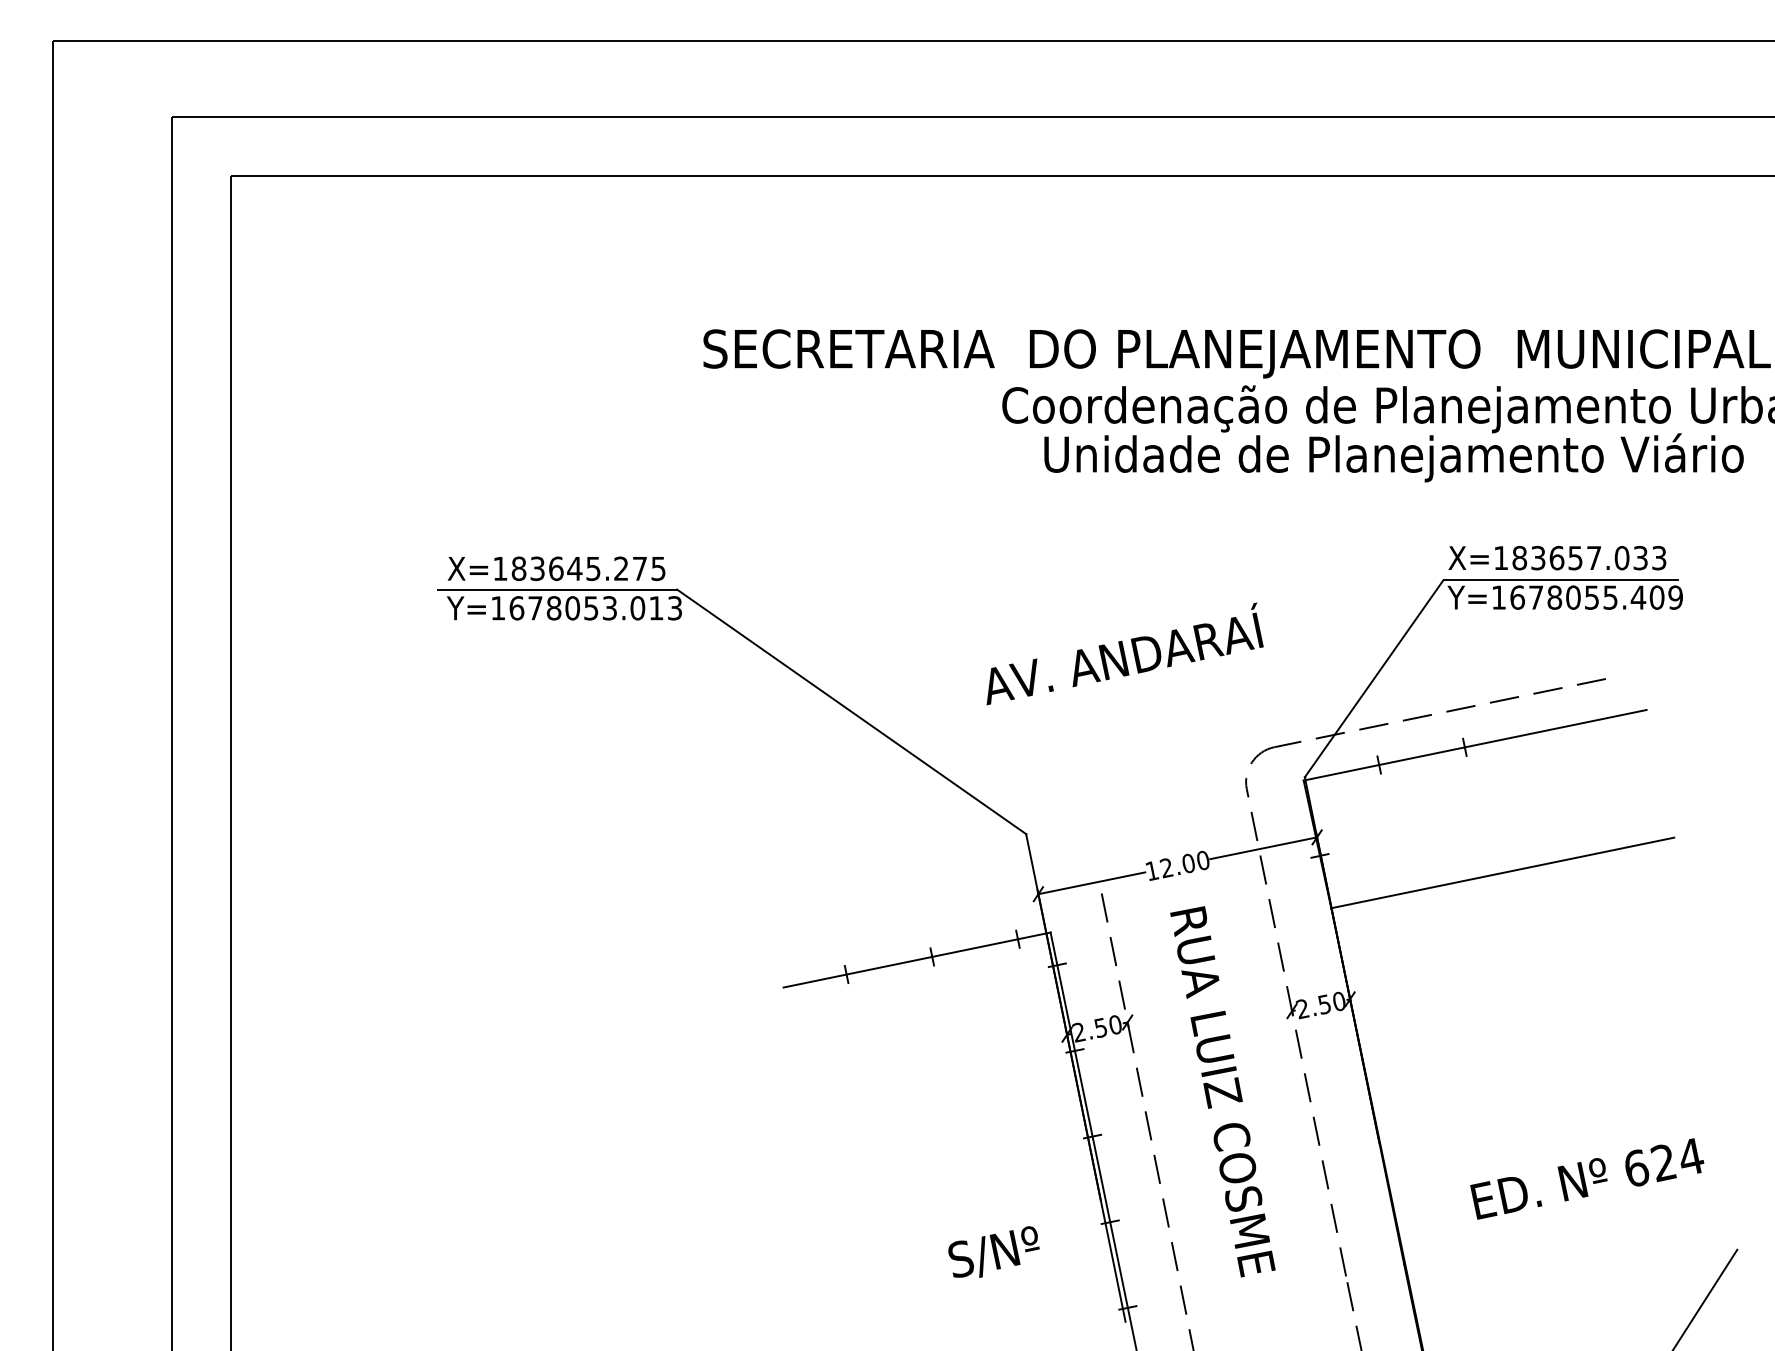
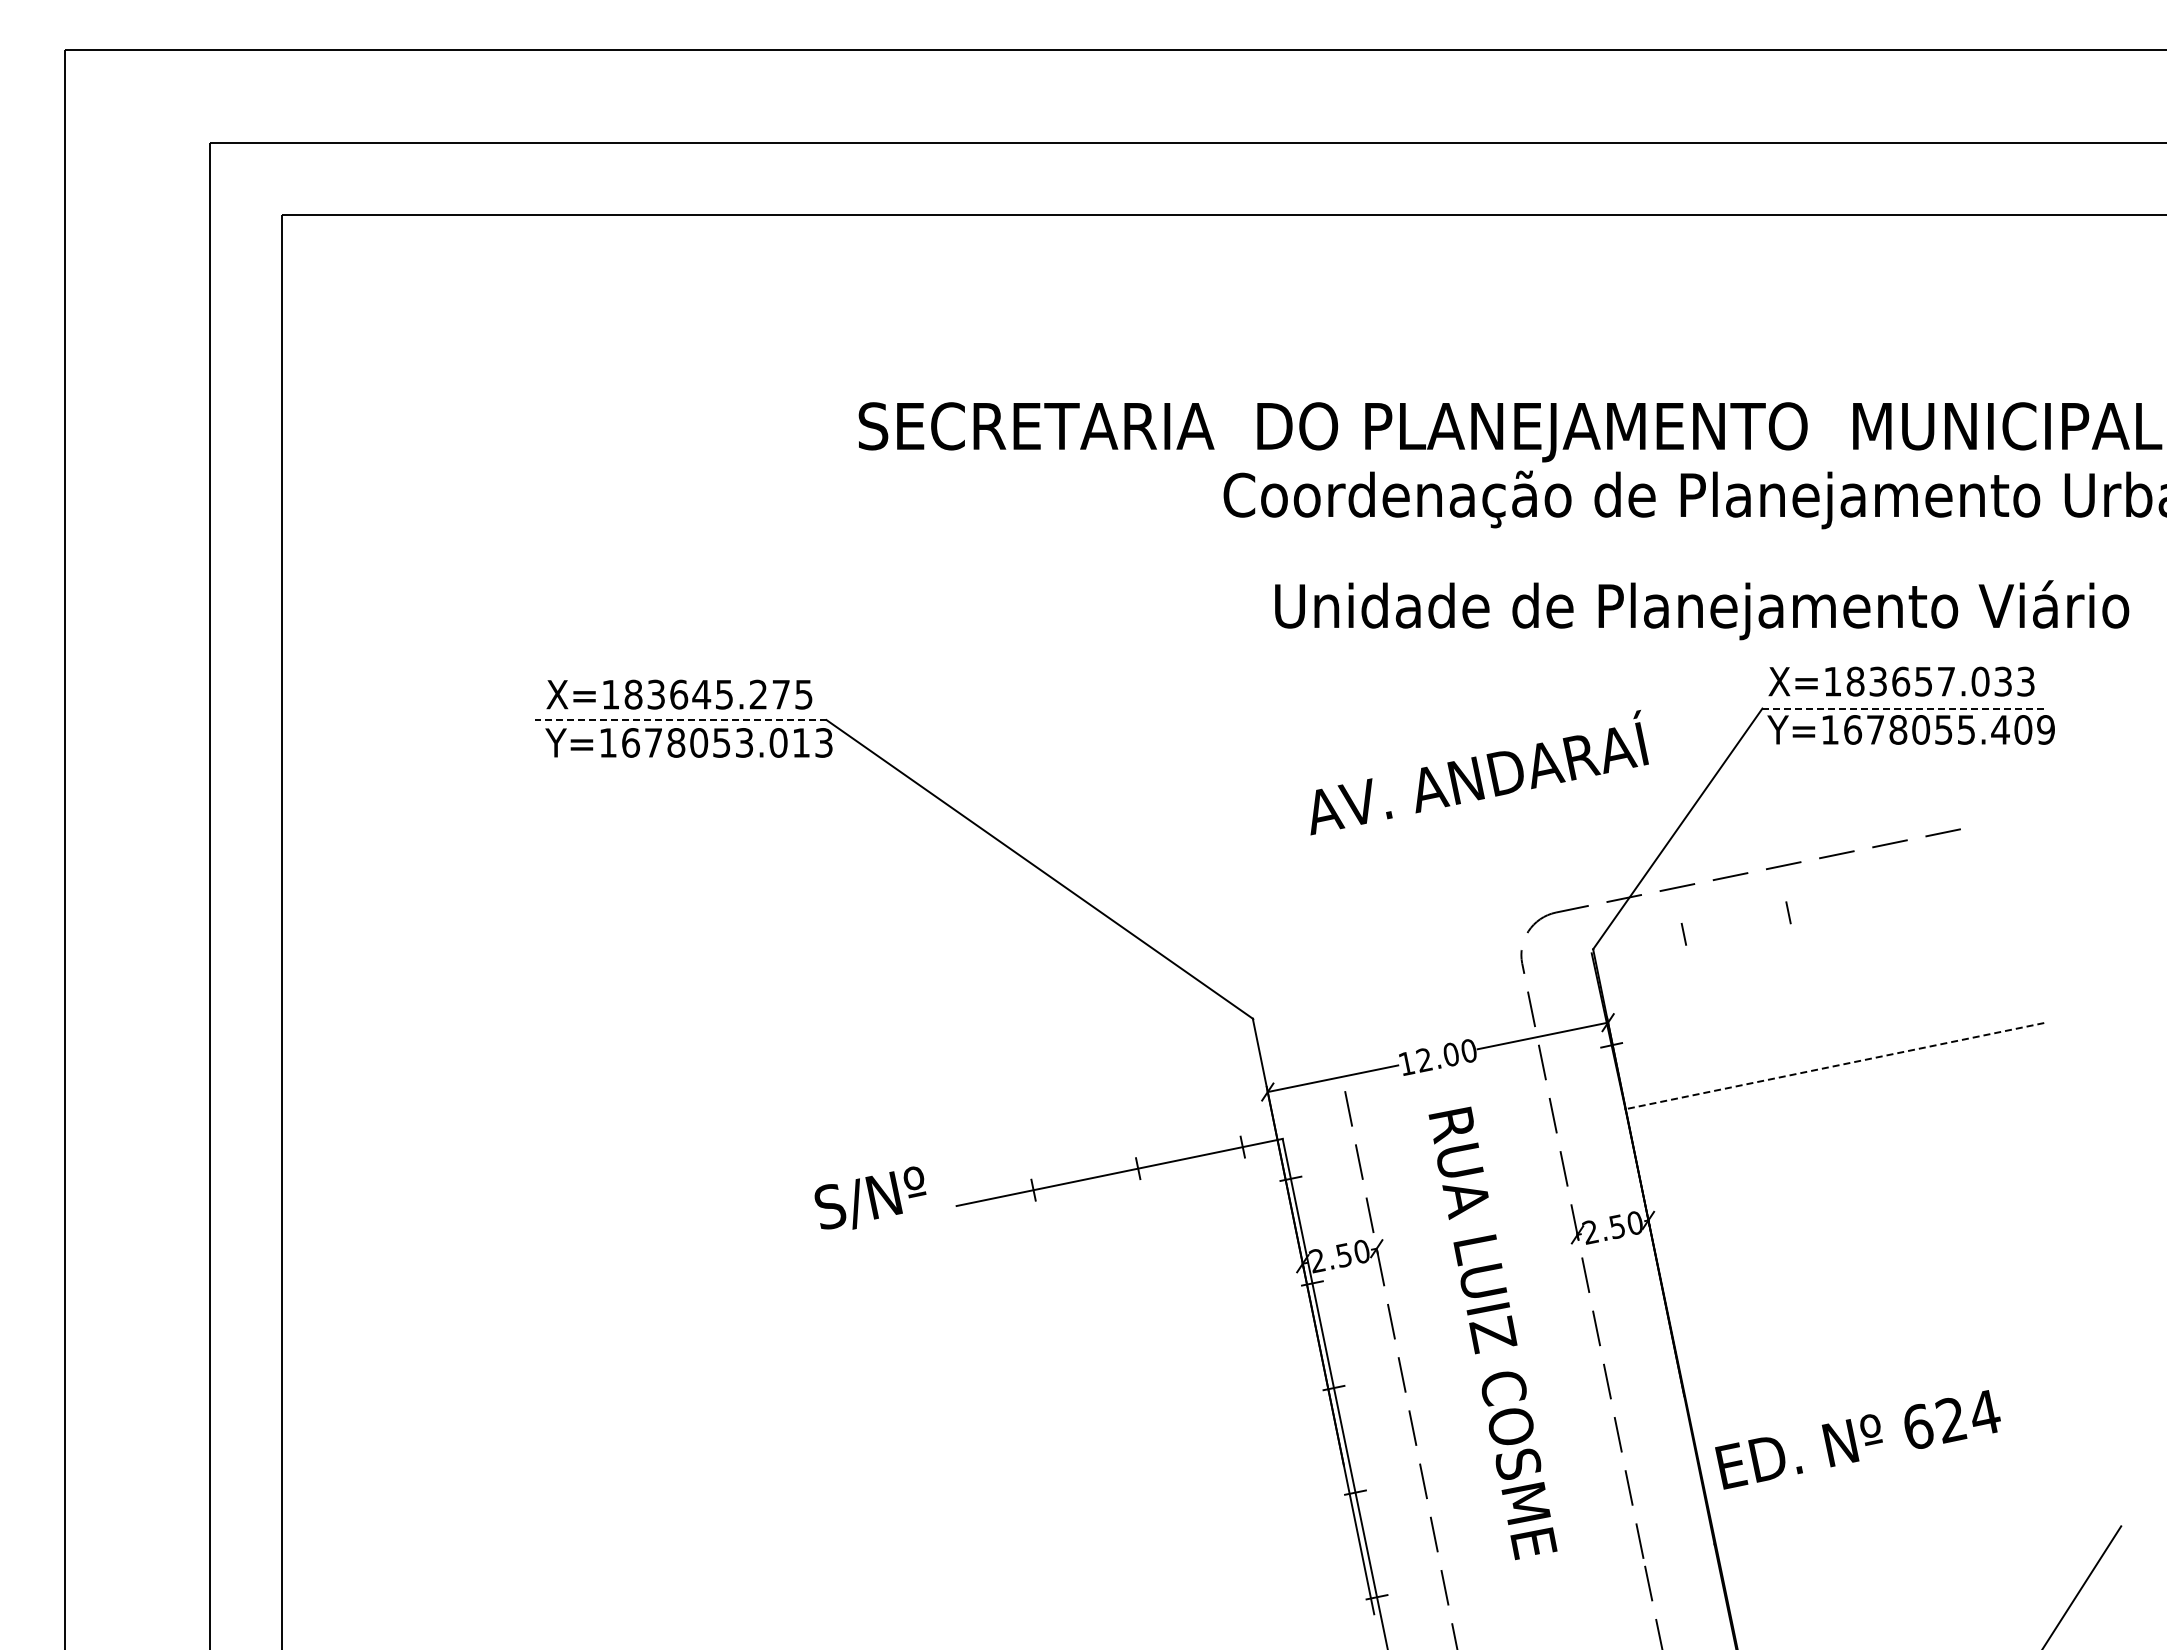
text: (1394, 458) -> (1702, 610), moved
line: (1560, 580) -> (1905, 708), solid -> dashed
line: (557, 589) -> (680, 720), solid -> dashed
text: (1124, 653) -> (1479, 772), moved
line: (1474, 745) -> (1800, 910), removed
line: (1502, 873) -> (1834, 1066), solid -> dashed
text: (1586, 1178) -> (1857, 1439), moved
text: (993, 1251) -> (870, 1197), moved

